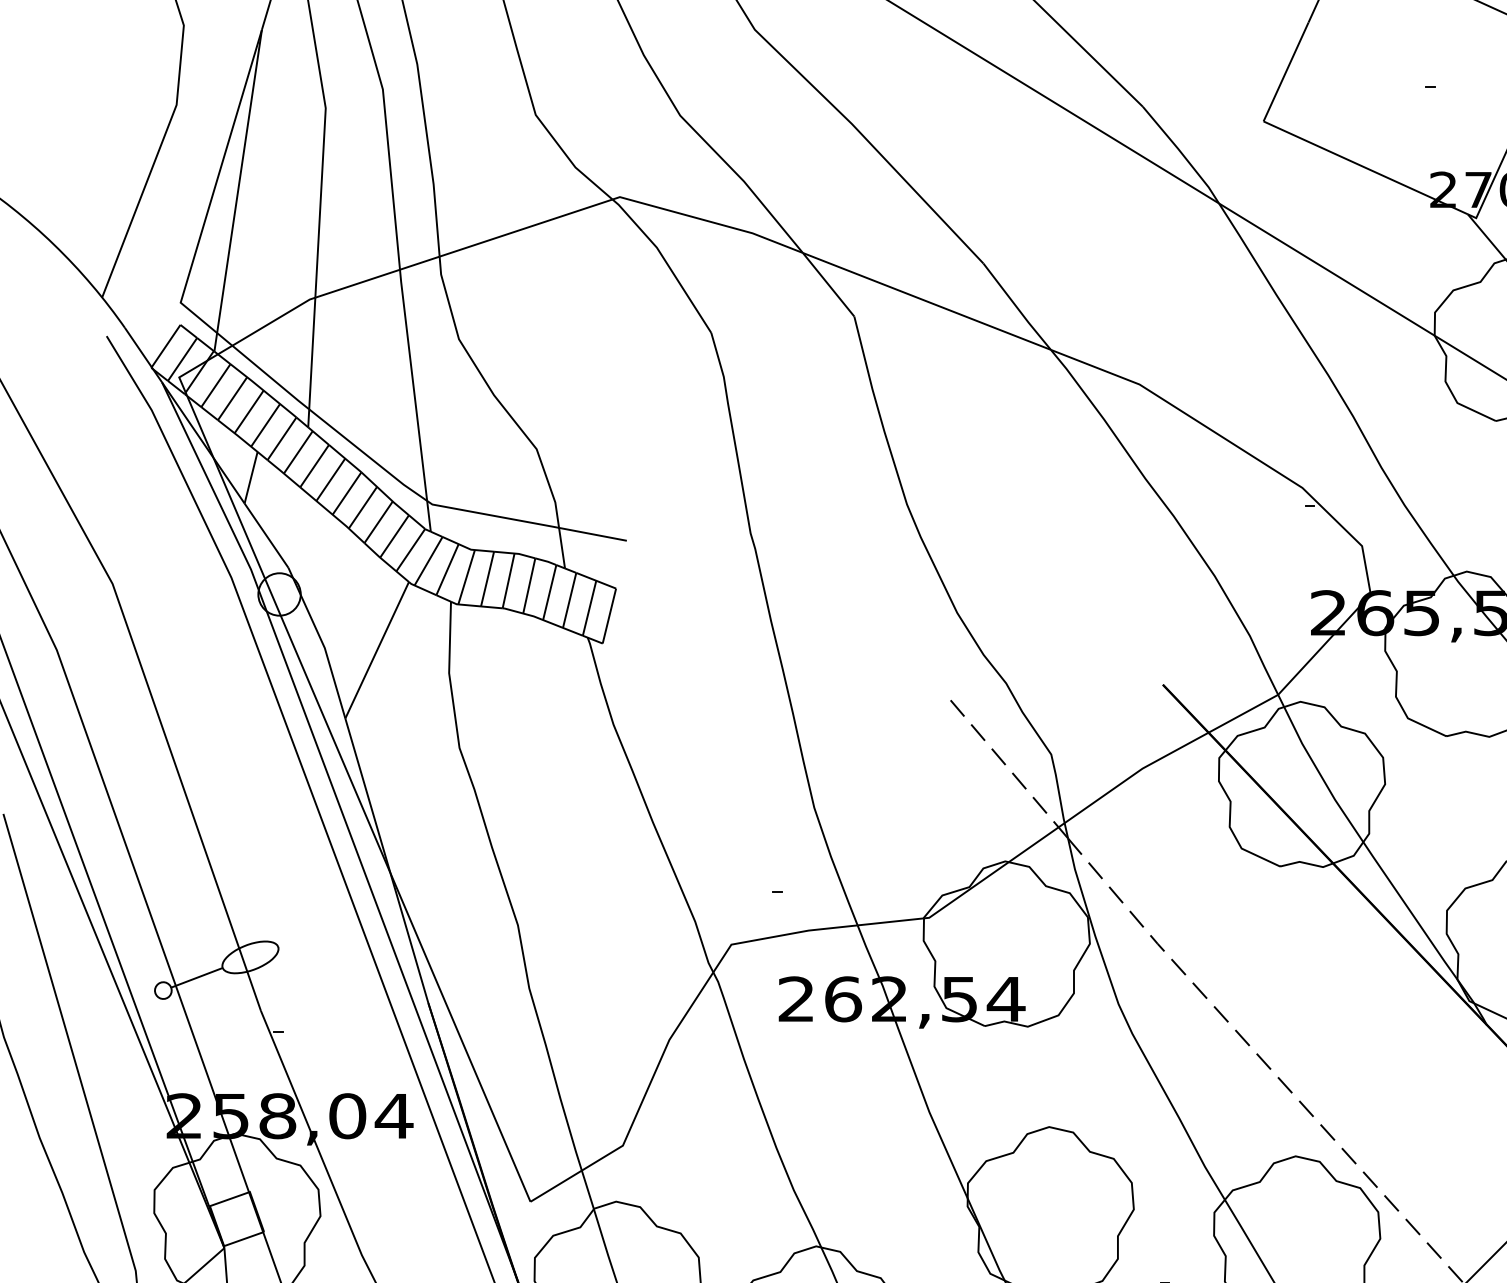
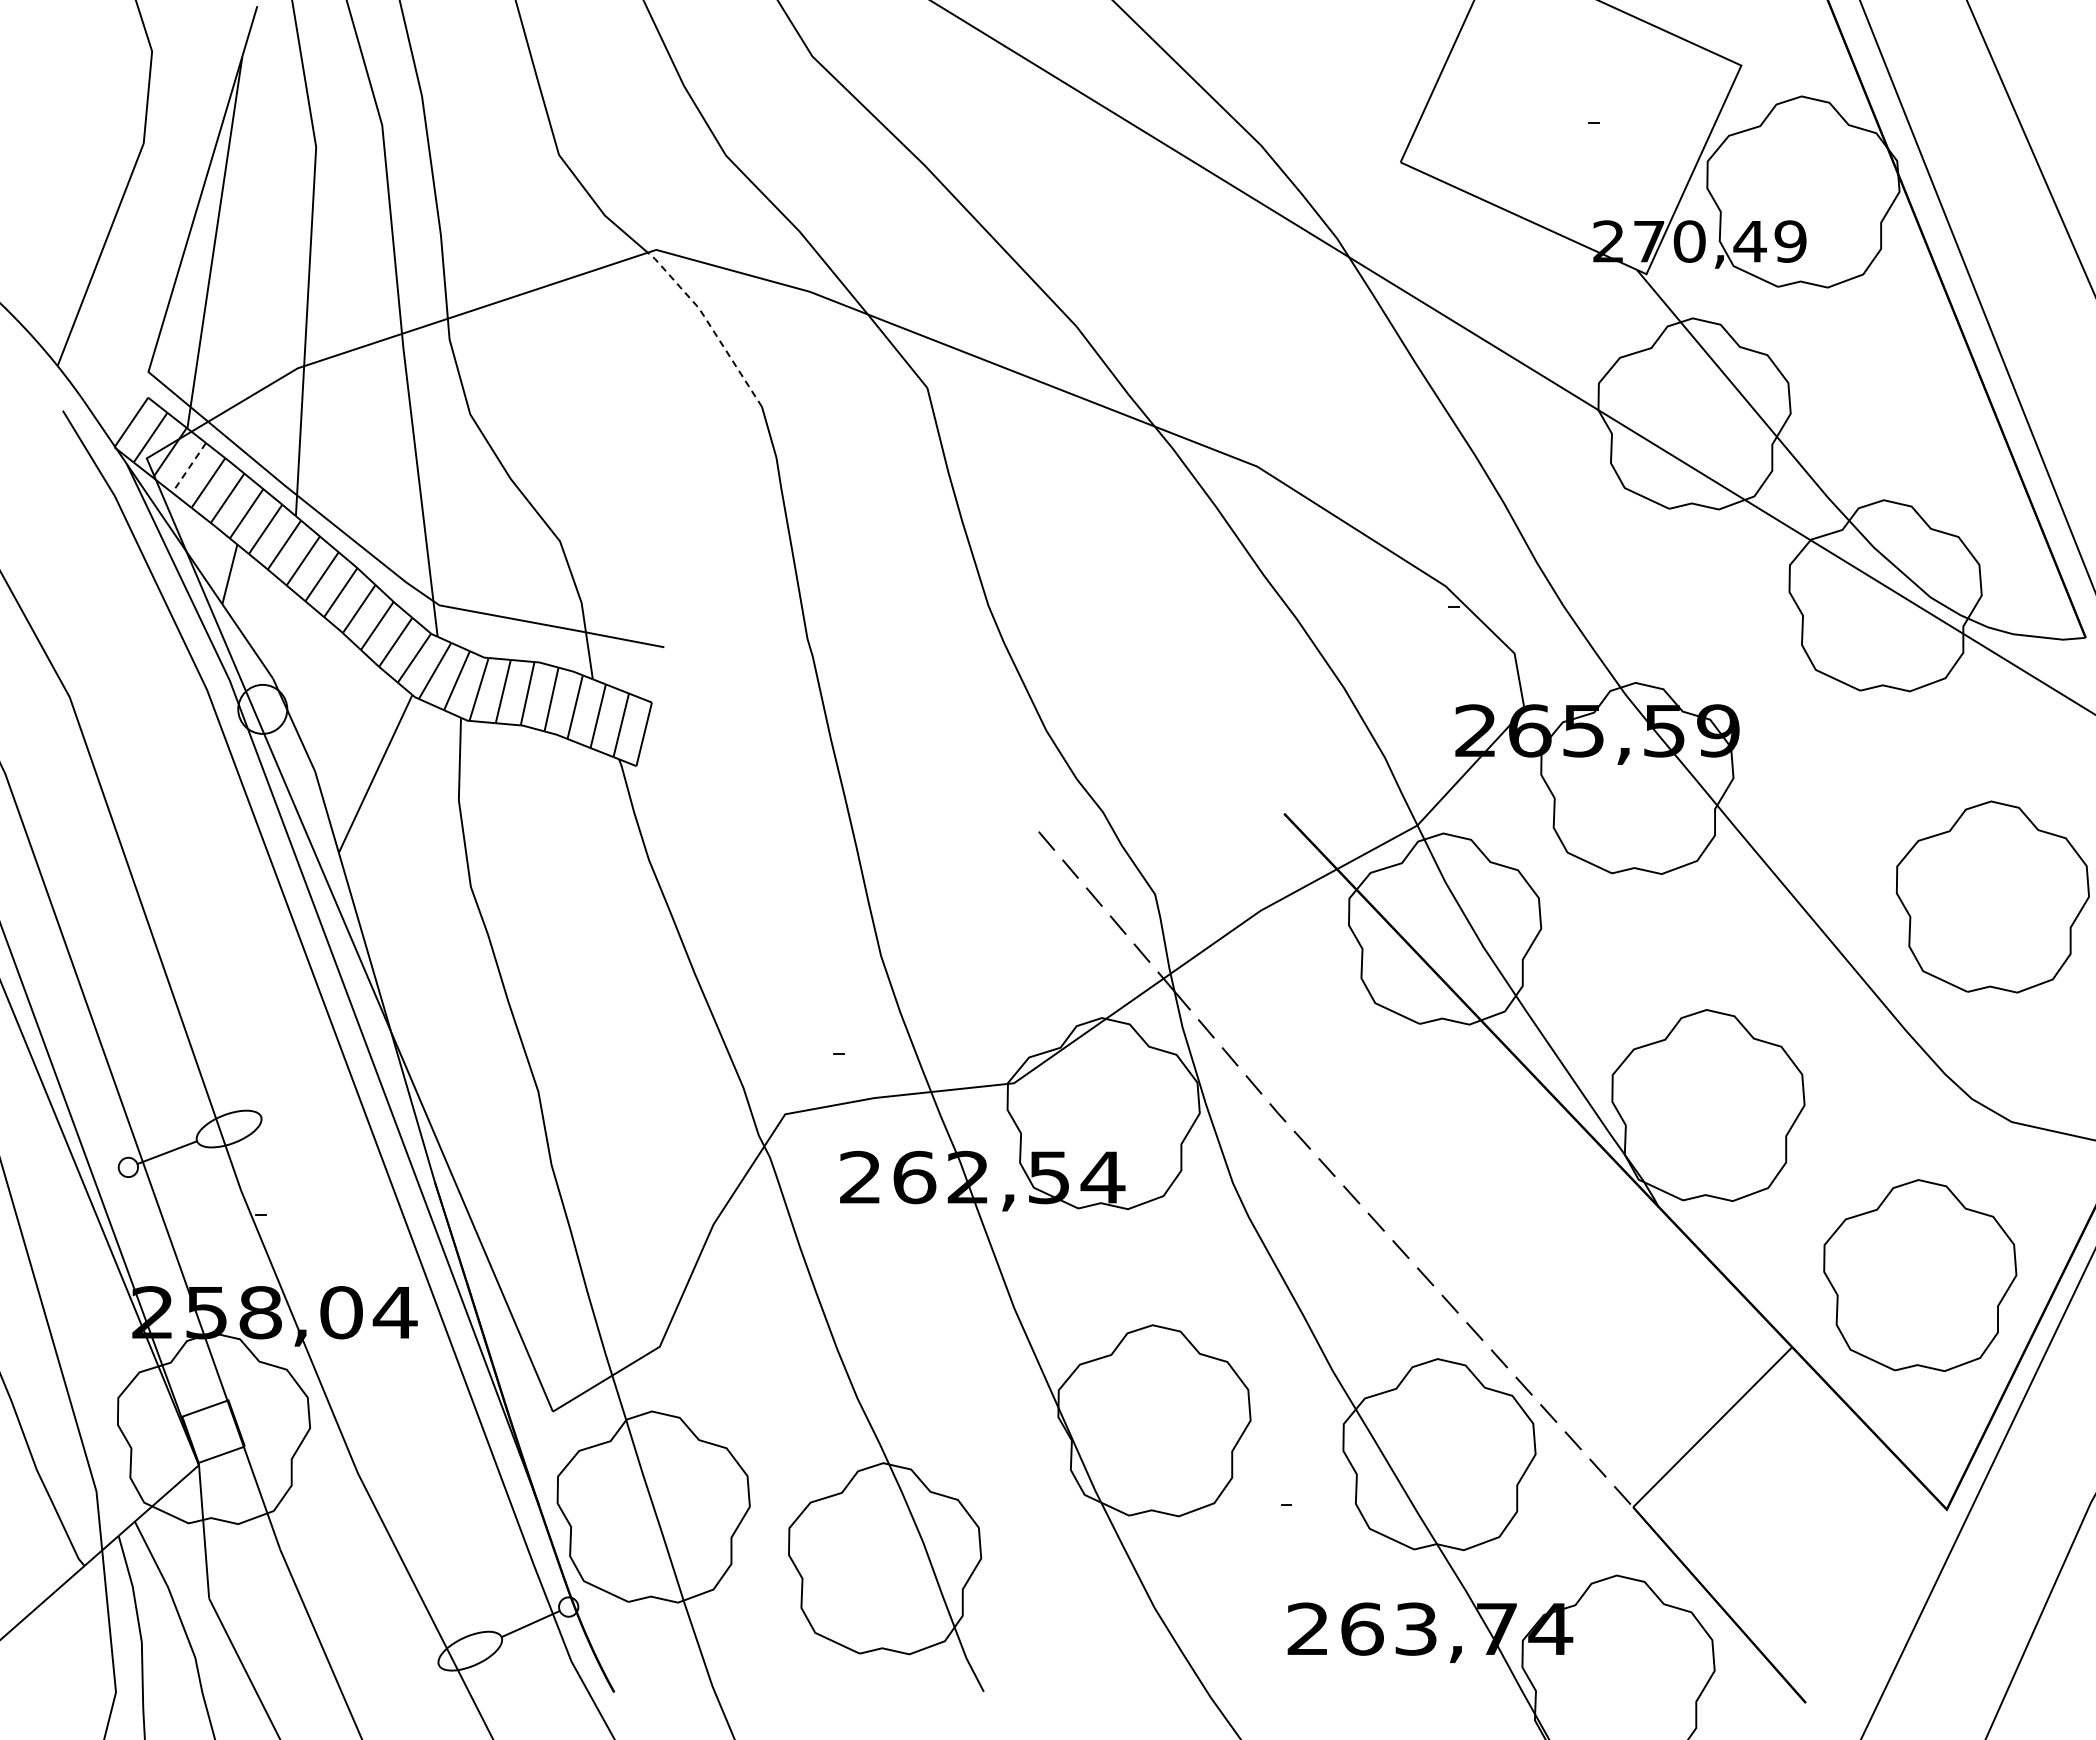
line: (665, 261) -> (709, 324), solid -> dashed
line: (215, 386) -> (188, 468), solid -> dashed

